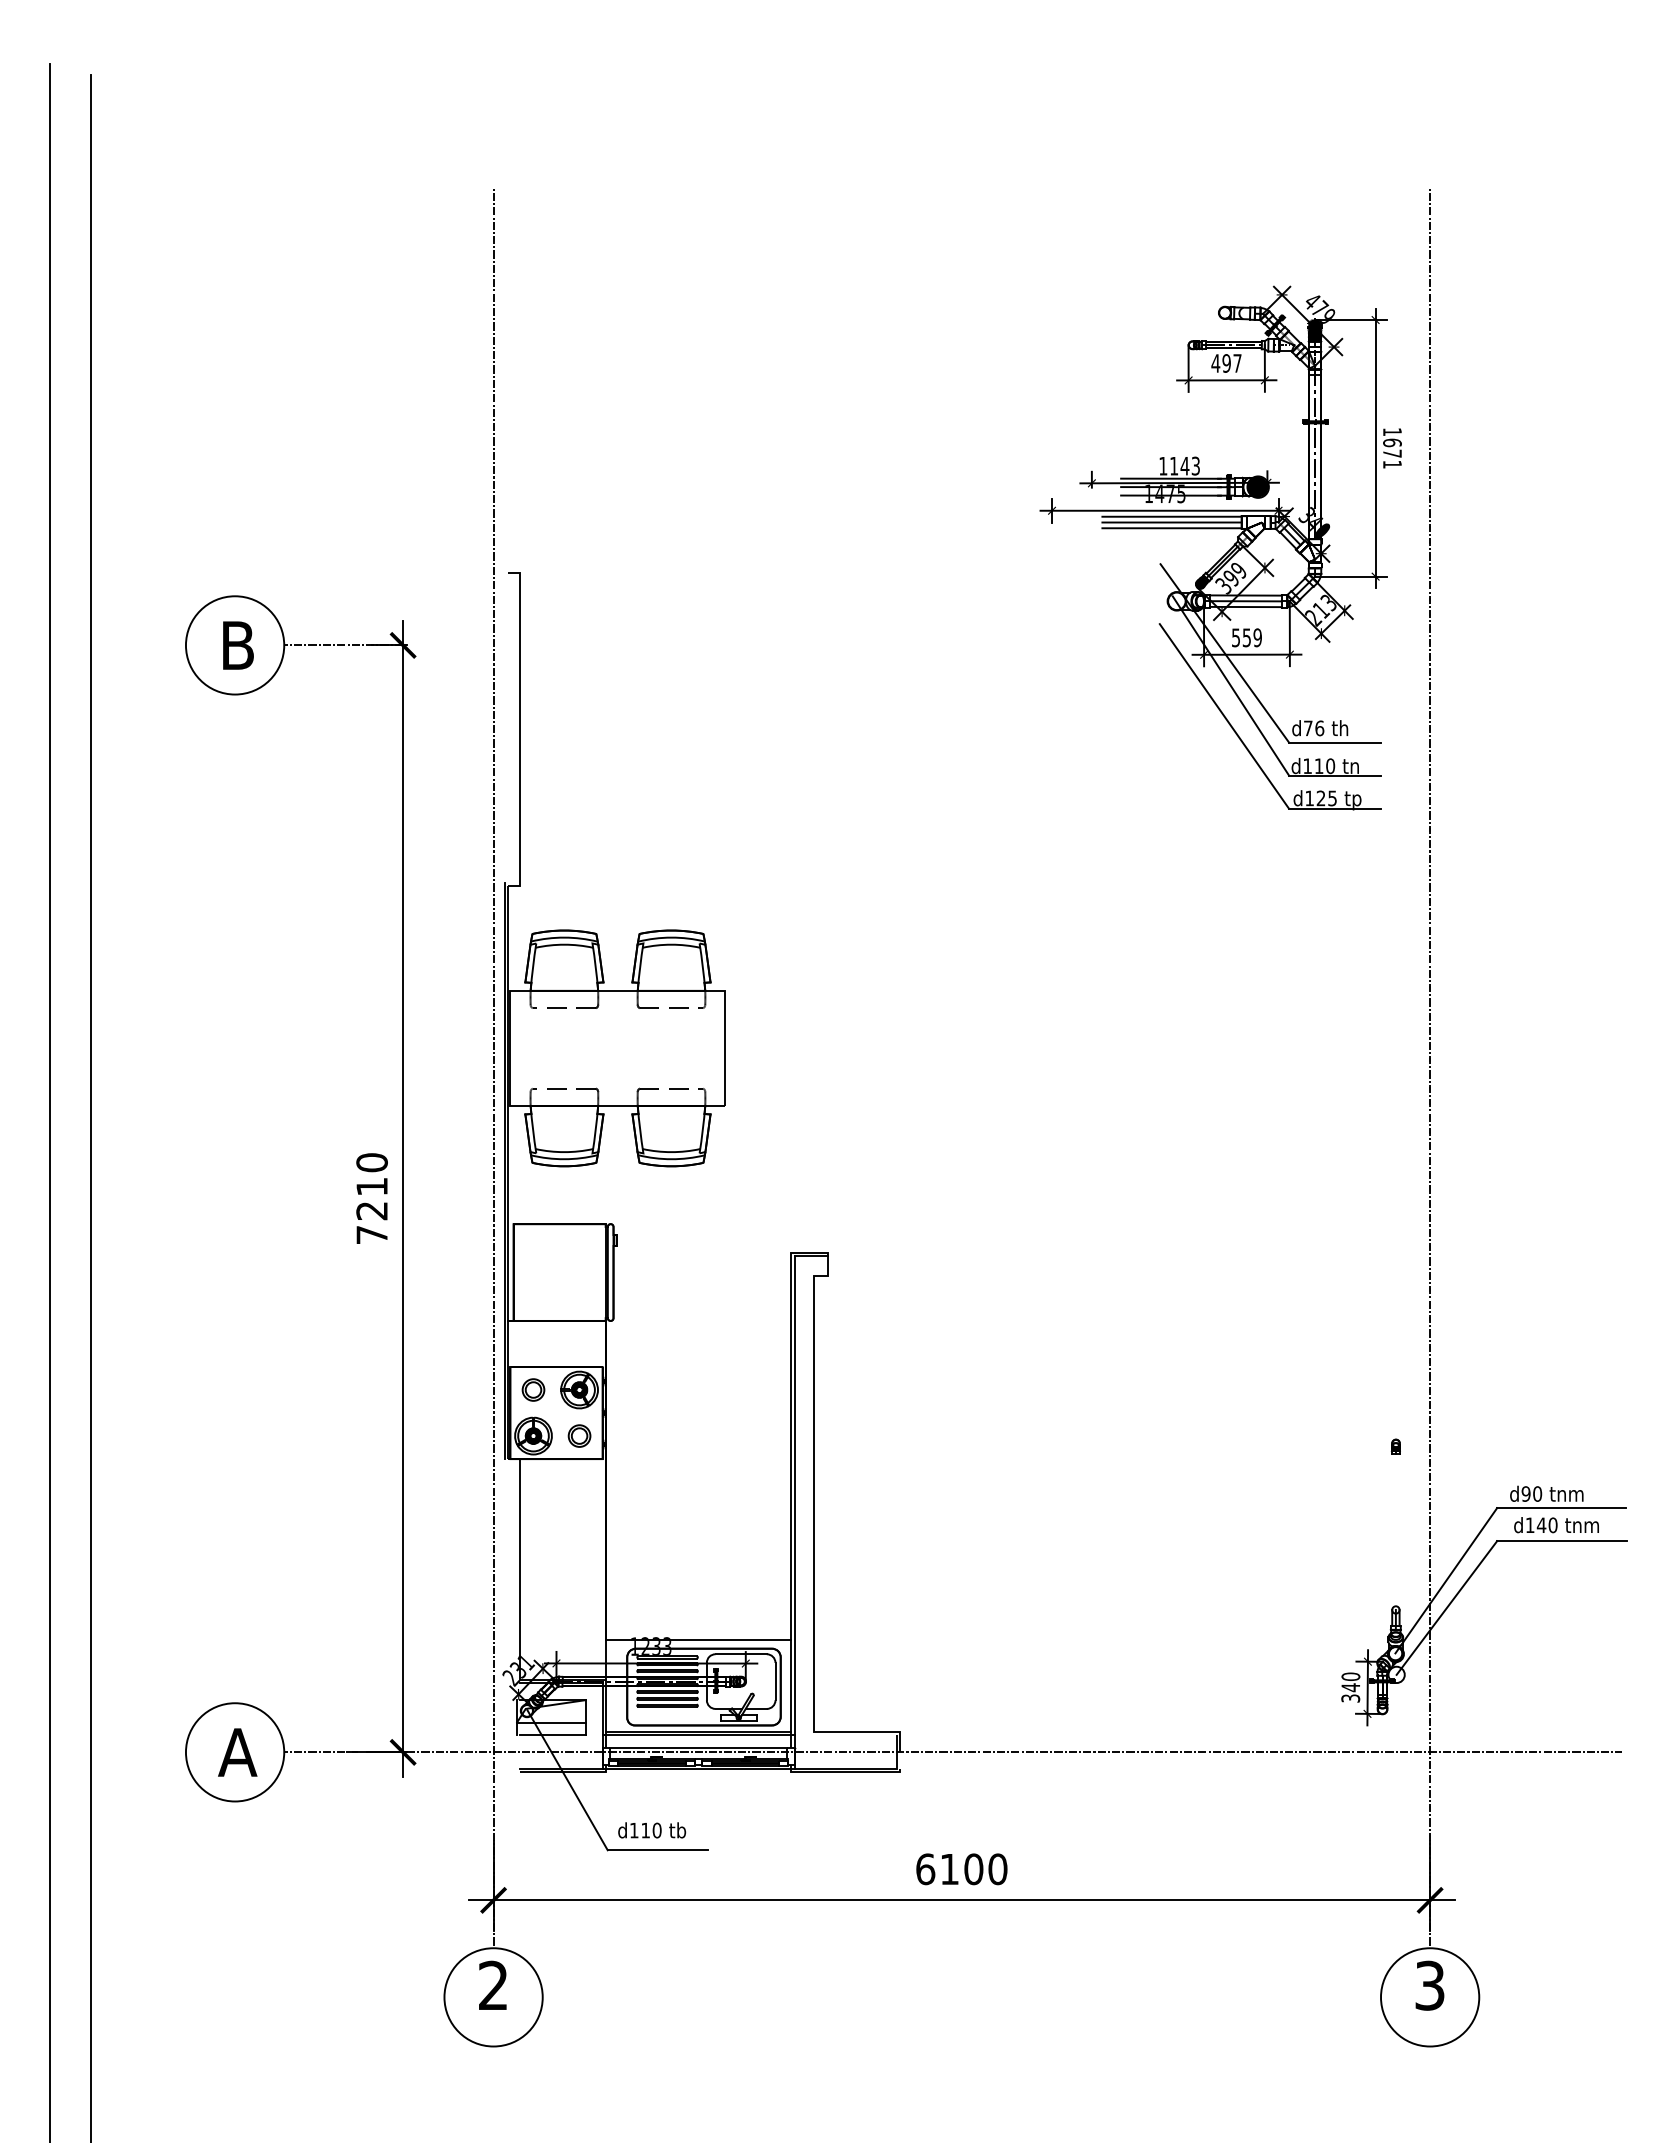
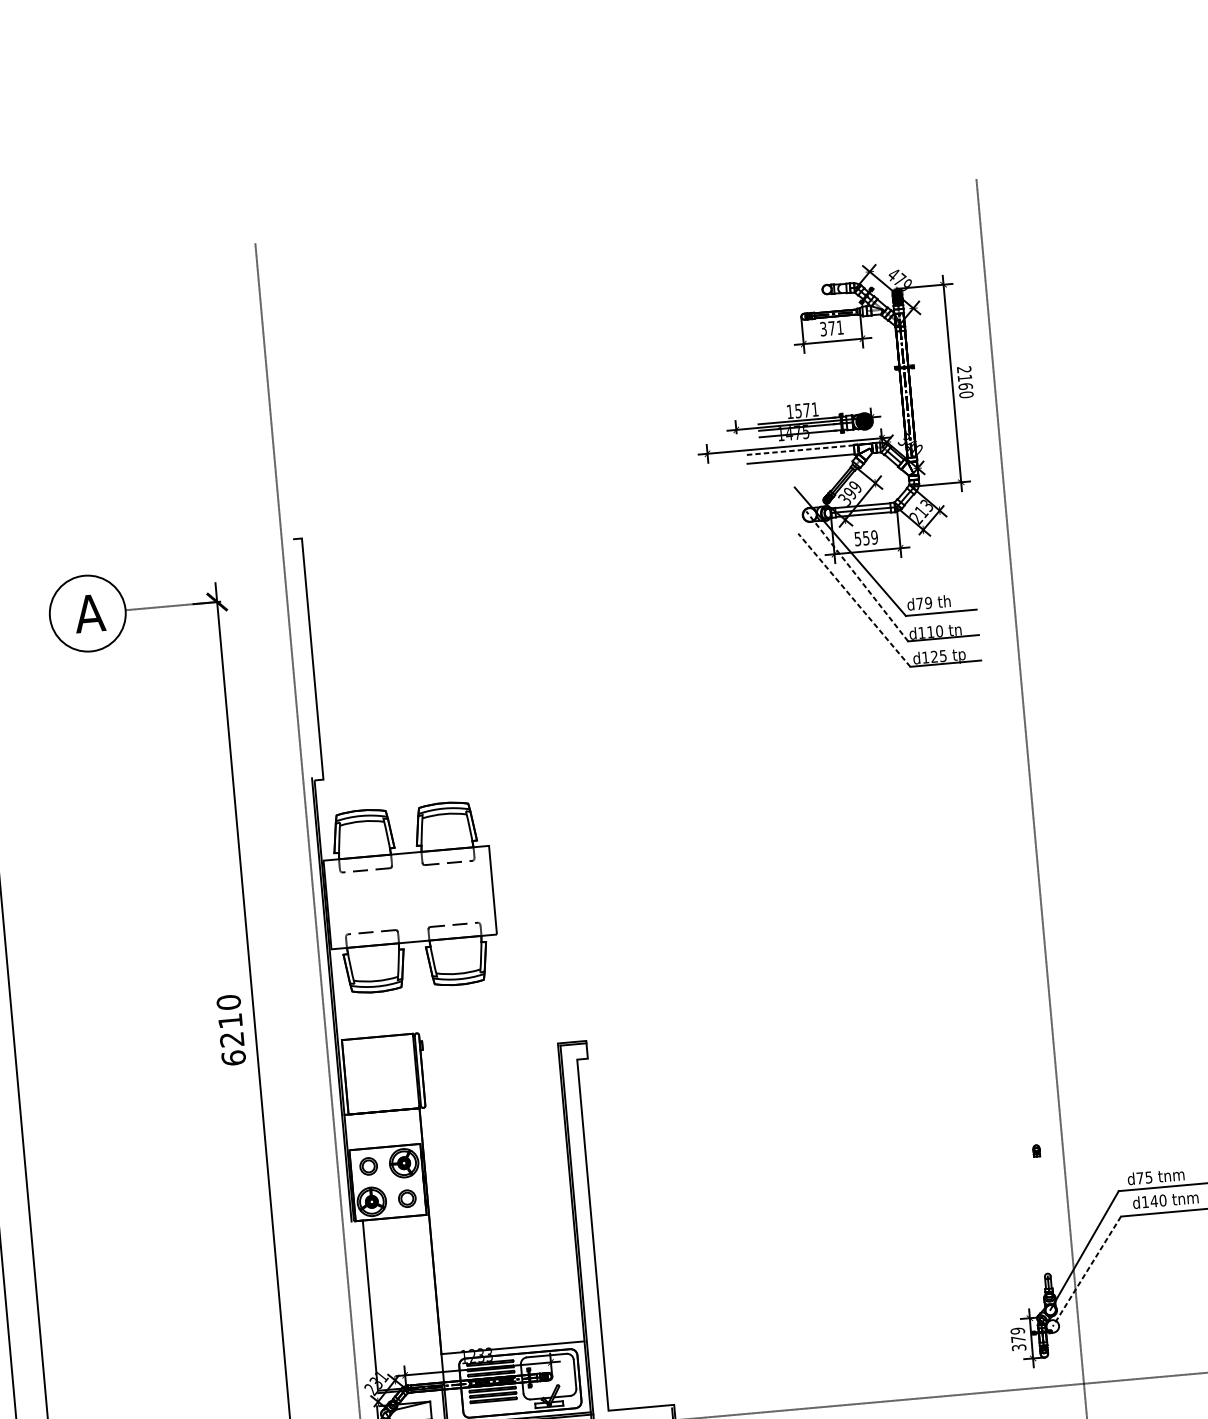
text: (1226, 363) -> (831, 328), 497 -> 371
text: (1392, 447) -> (965, 381), 1671 -> 2160
text: (1184, 465) -> (806, 409), 1143 -> 1571
line: (1172, 516) -> (800, 449), solid -> dashed
line: (1171, 522) -> (800, 454), removed
text: (237, 645) -> (89, 613), B -> A
line: (1230, 685) -> (856, 576), solid -> dashed
line: (1224, 716) -> (854, 600), solid -> dashed
text: (1319, 728) -> (928, 603), d76 -> d79
text: (371, 1234) -> (233, 1057), 7210 -> 6210
text: (1531, 1493) -> (1144, 1177), d90 -> d75
line: (1446, 1608) -> (1086, 1271), solid -> dashed
text: (1350, 1682) -> (1017, 1335), 340 -> 379

